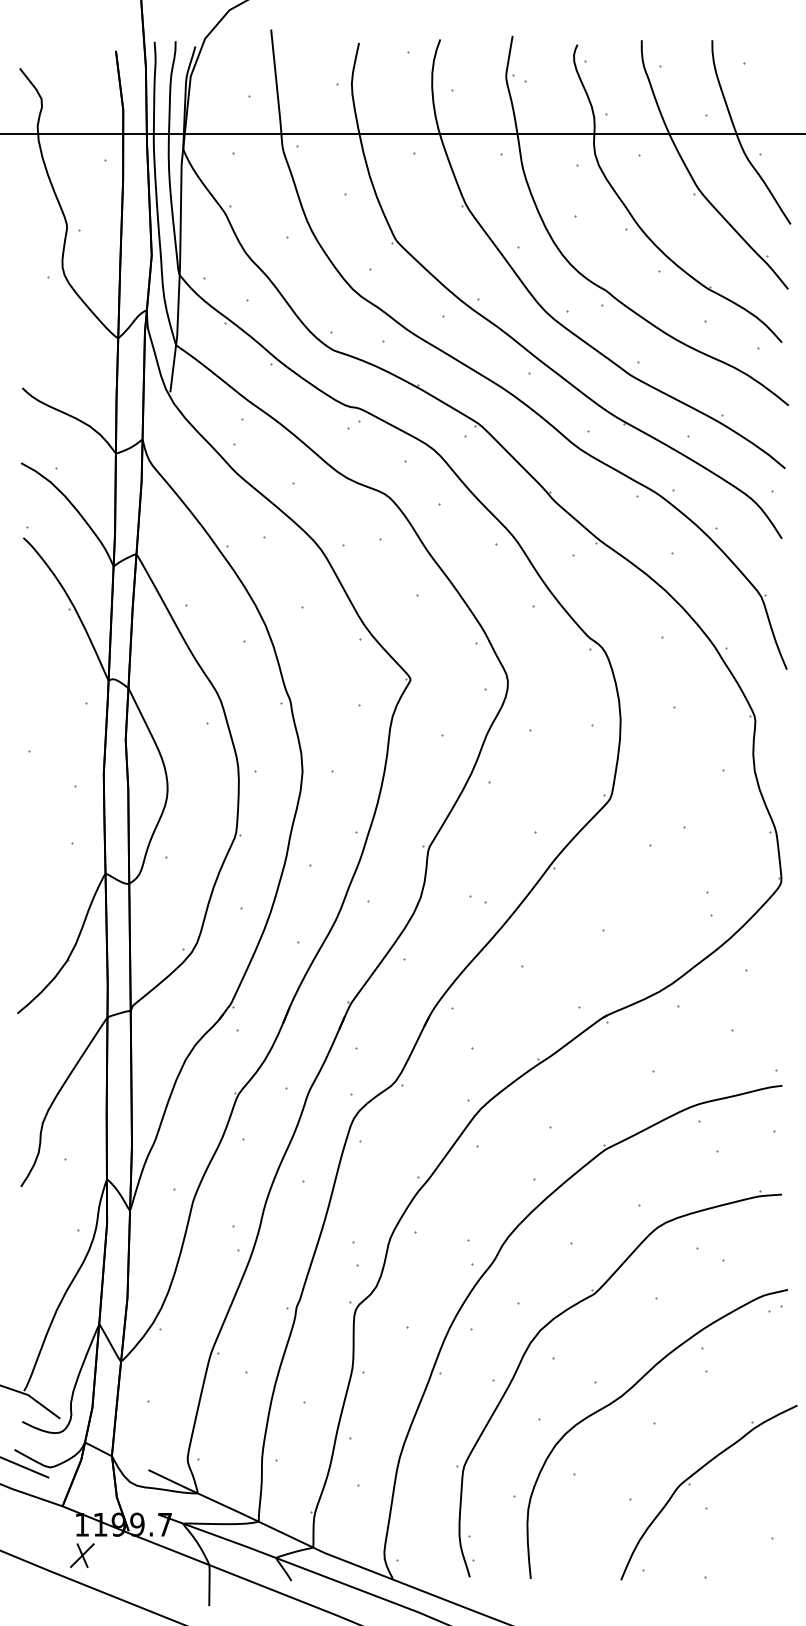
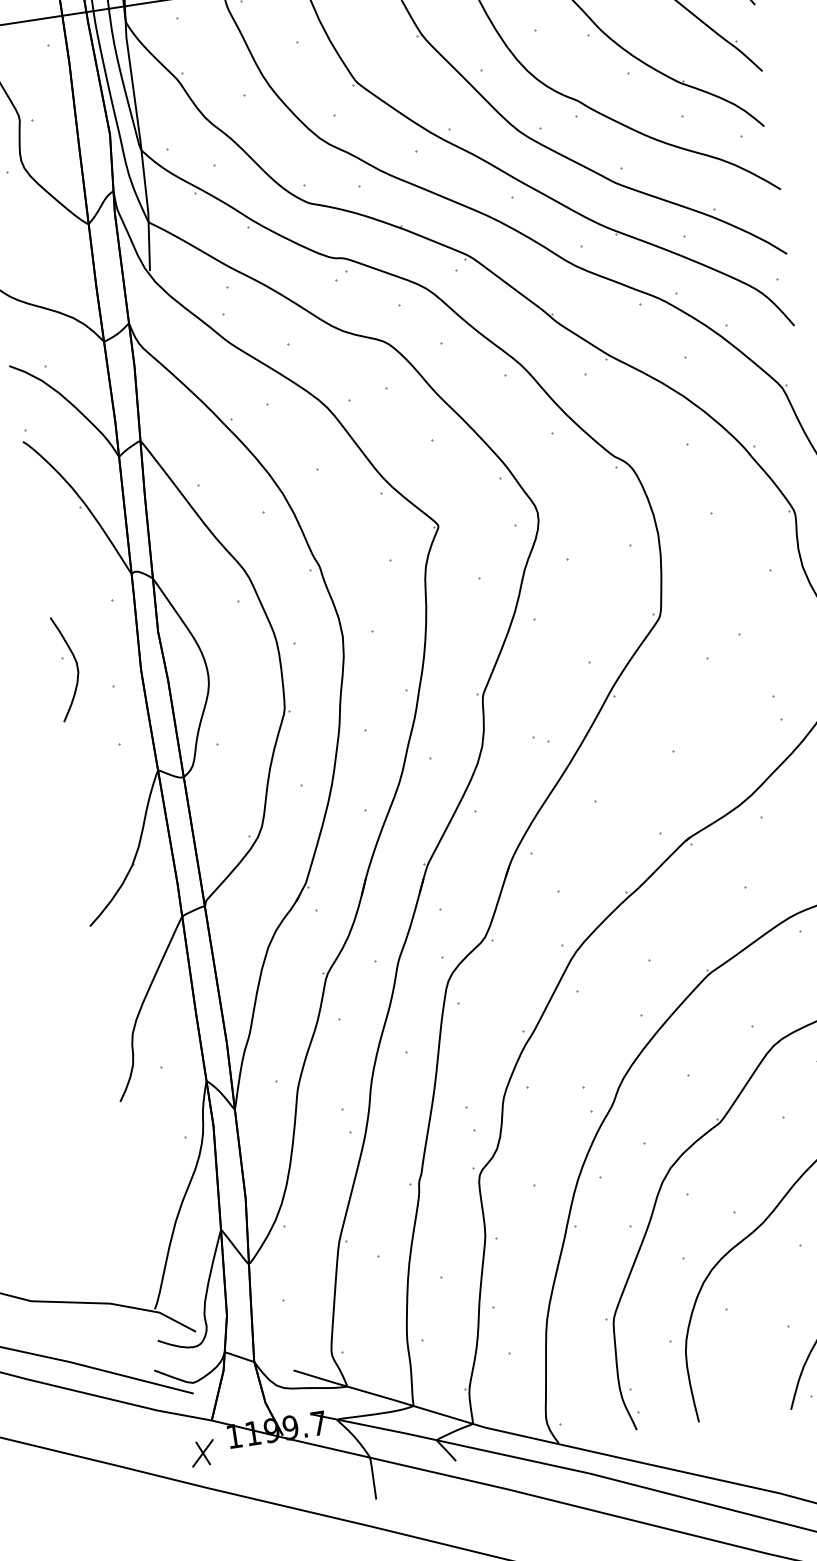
curve: (41, 757) -> (75, 662), added
part: (82, 1555) -> (203, 1453), moved

